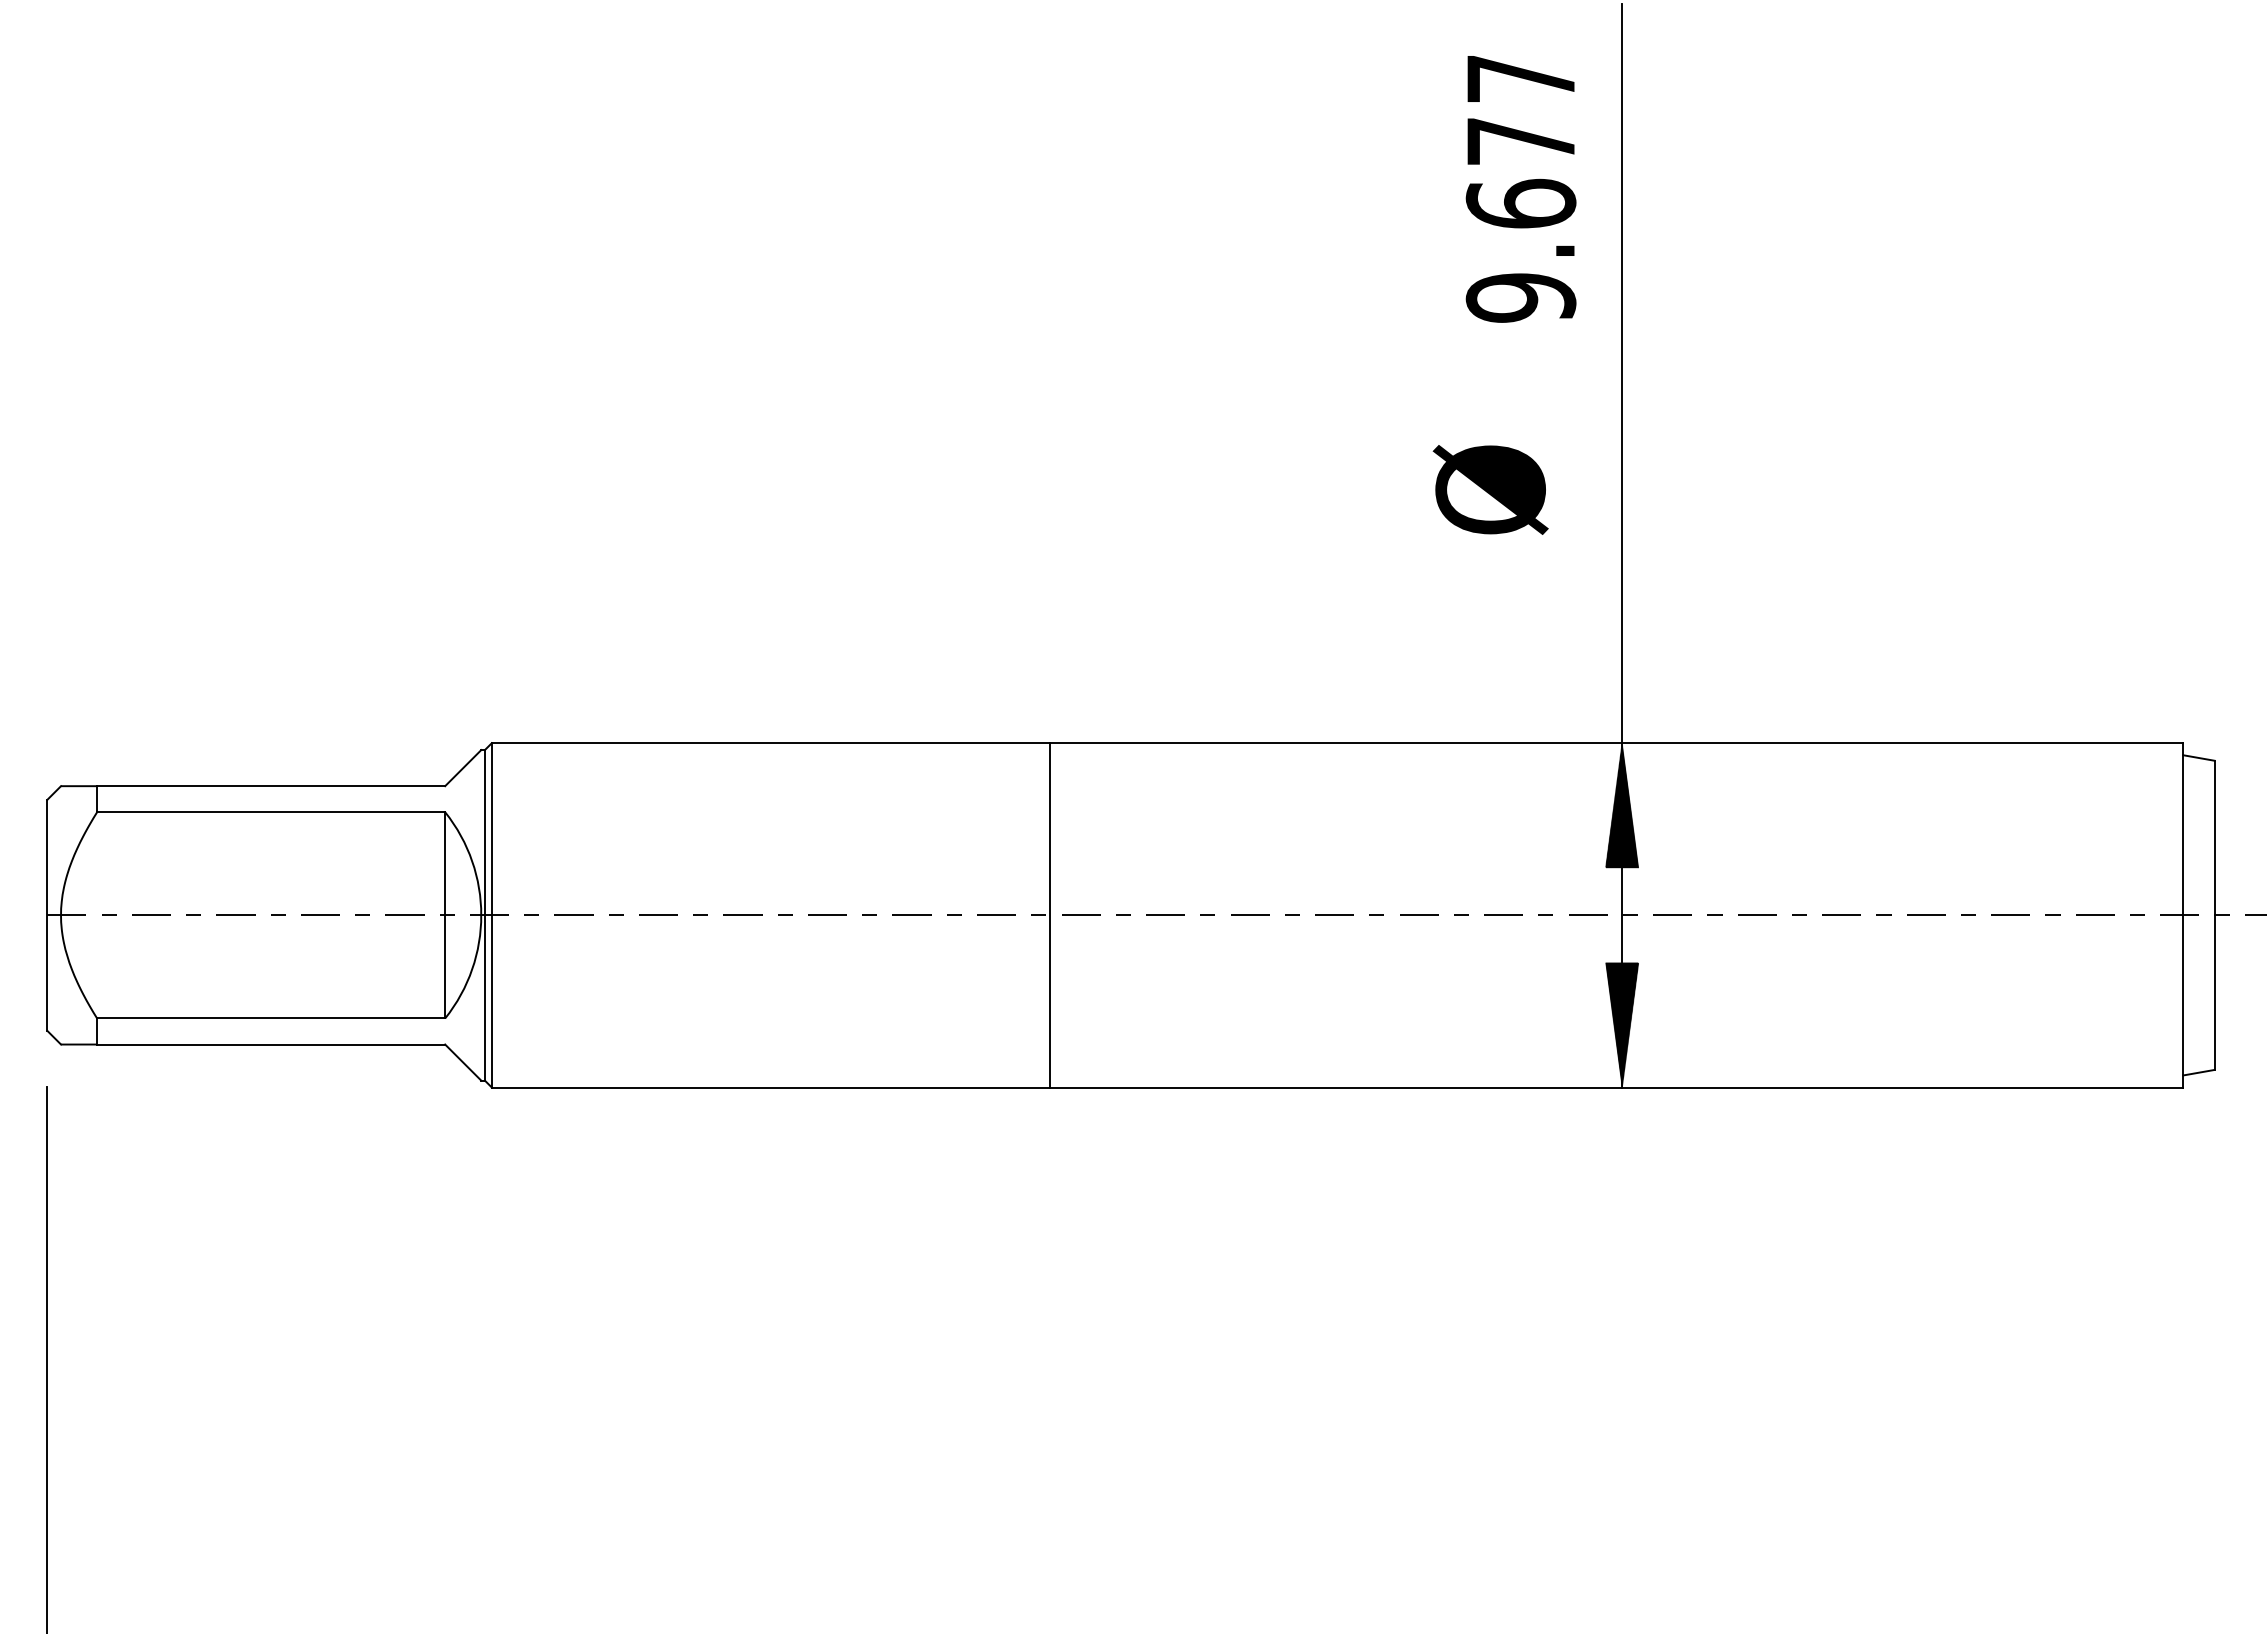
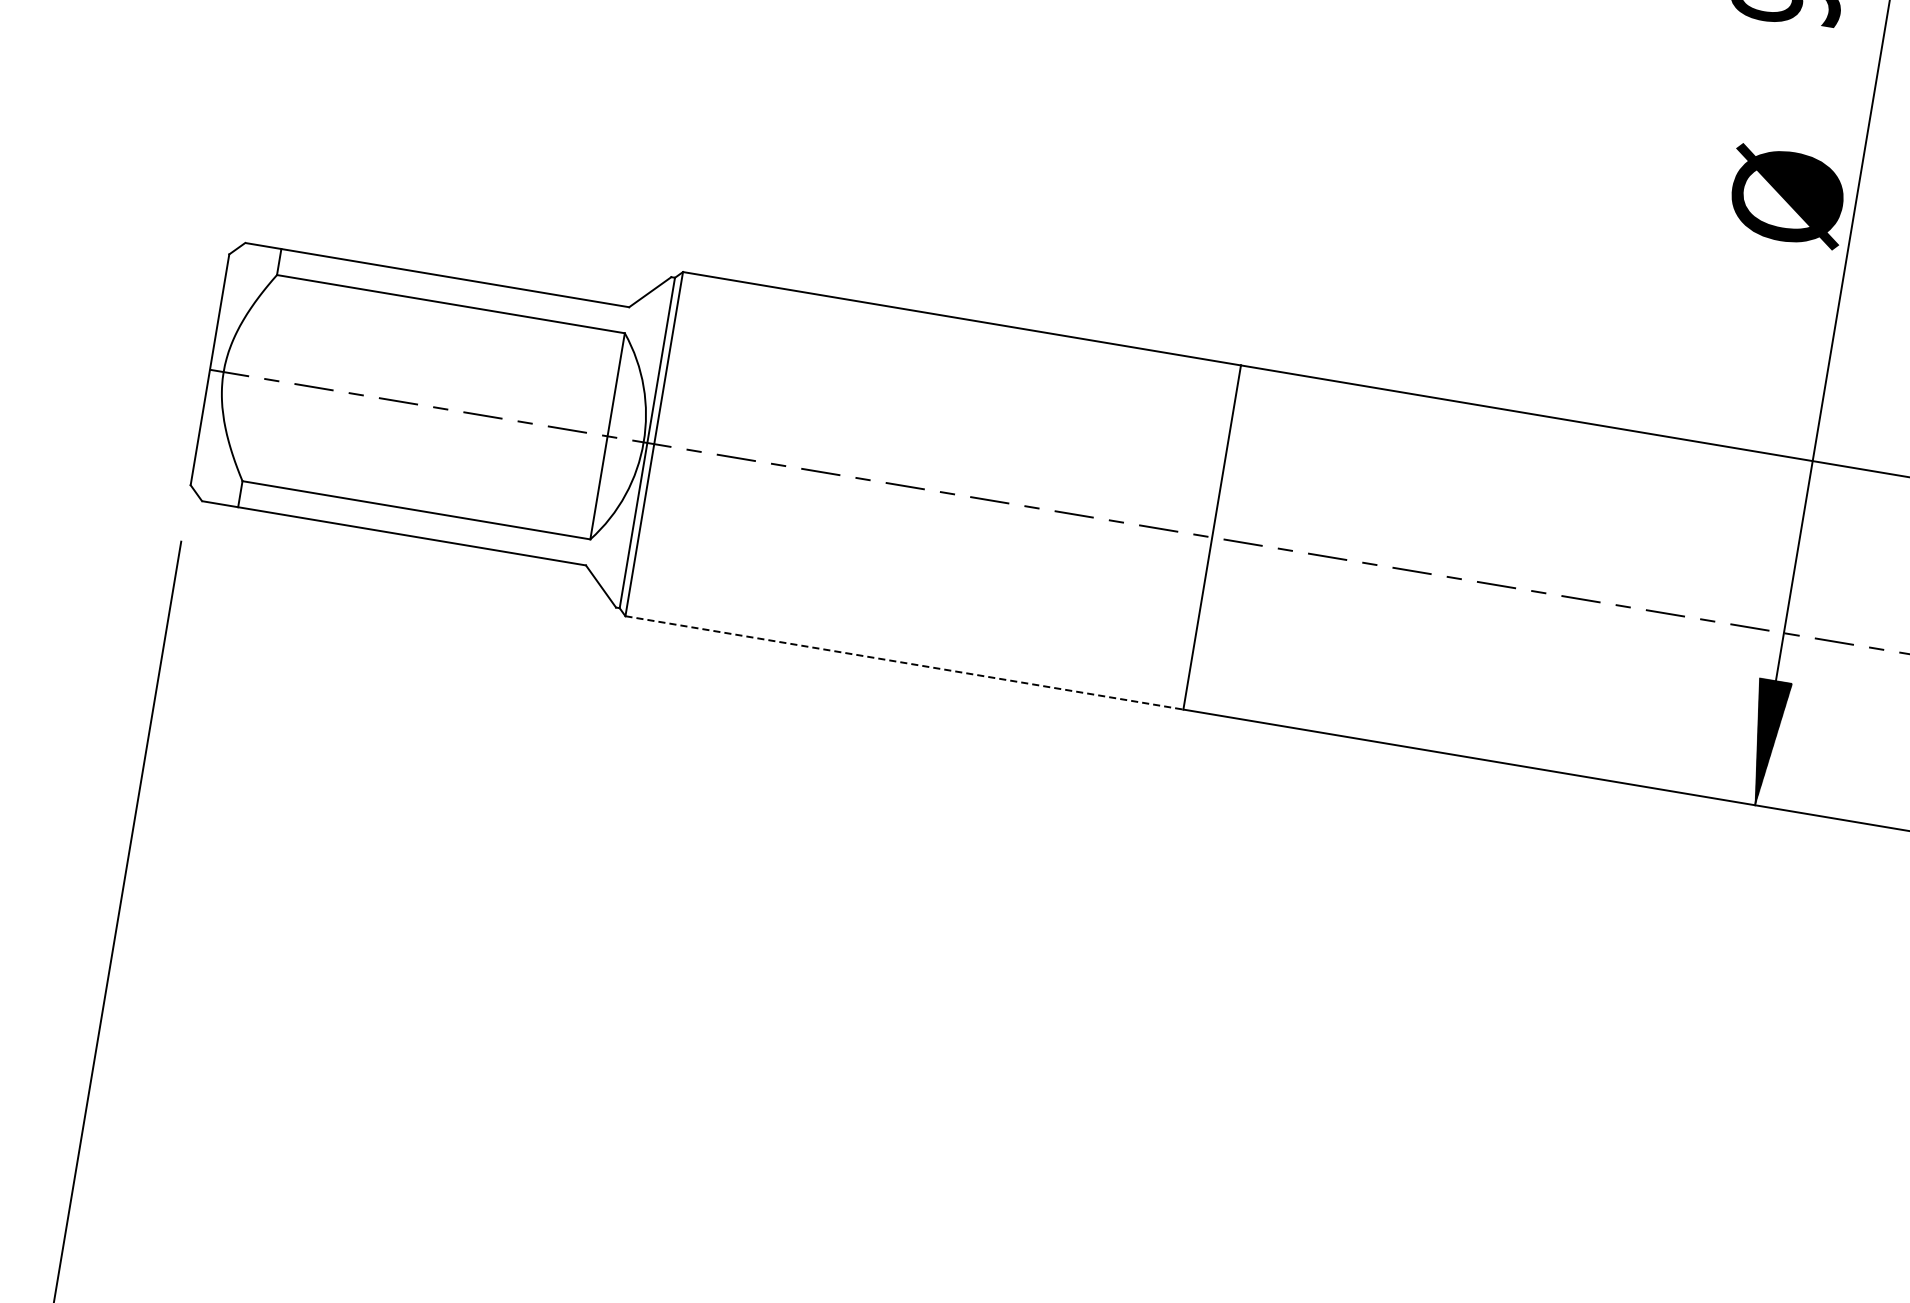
text: (1490, 489) -> (1787, 196), moved
hatch: (1621, 805) -> (1801, 523), removed
line: (771, 1087) -> (904, 662), solid -> dashed

